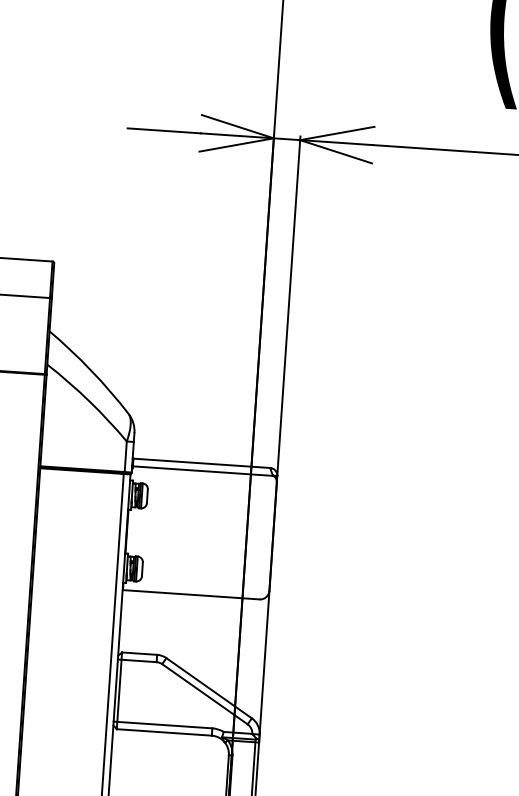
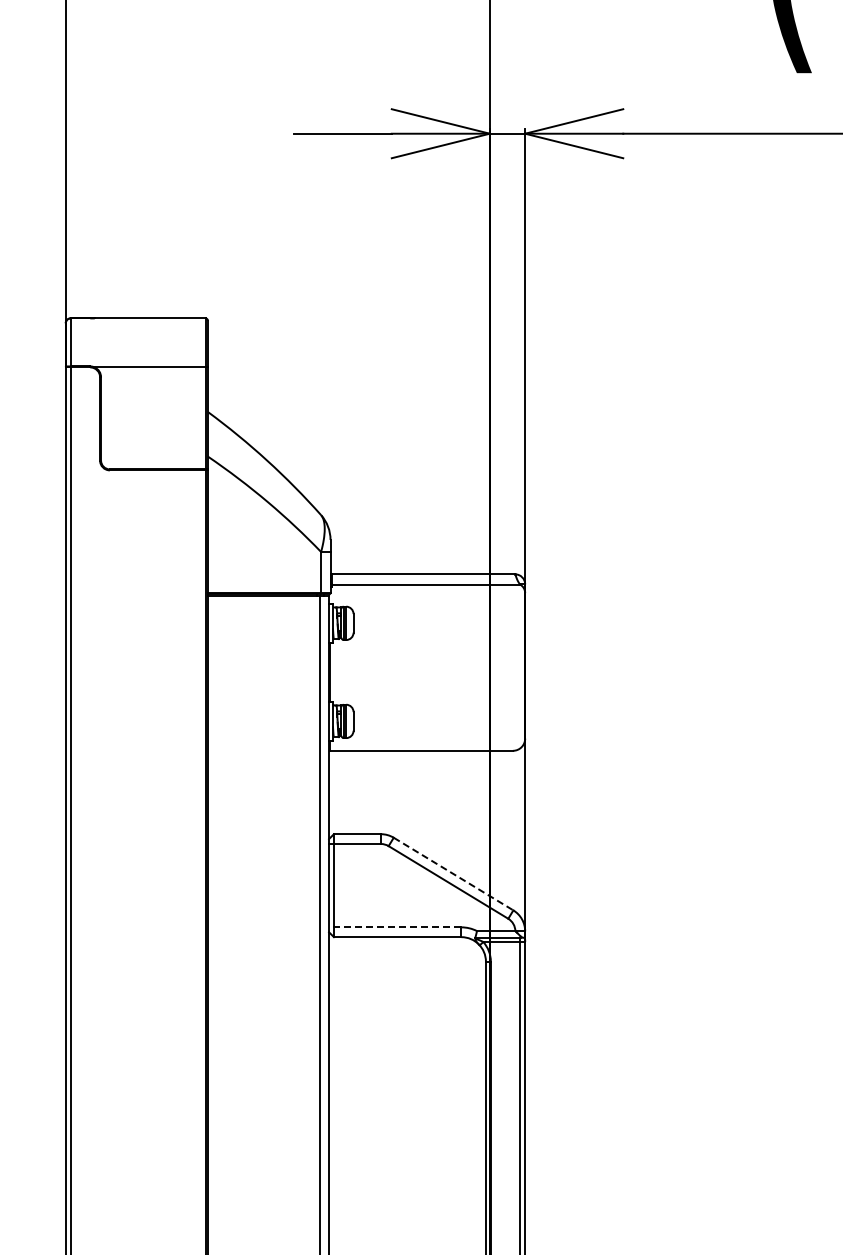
line: (209, 688) -> (453, 874), solid -> dashed
line: (162, 725) -> (394, 927), solid -> dashed

